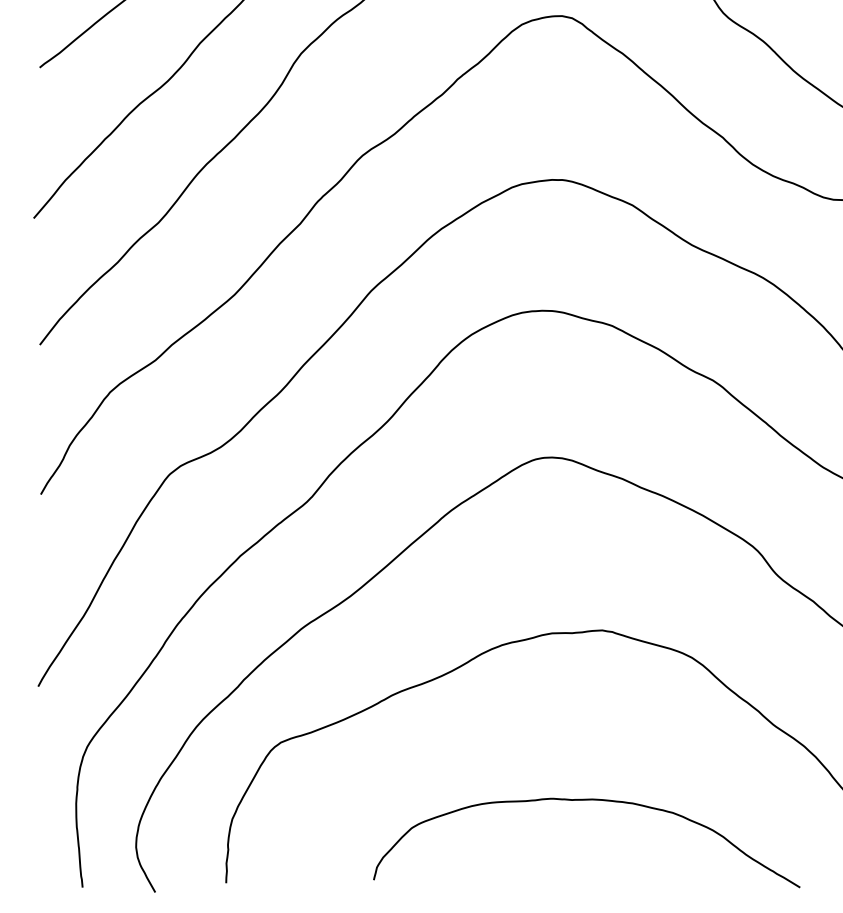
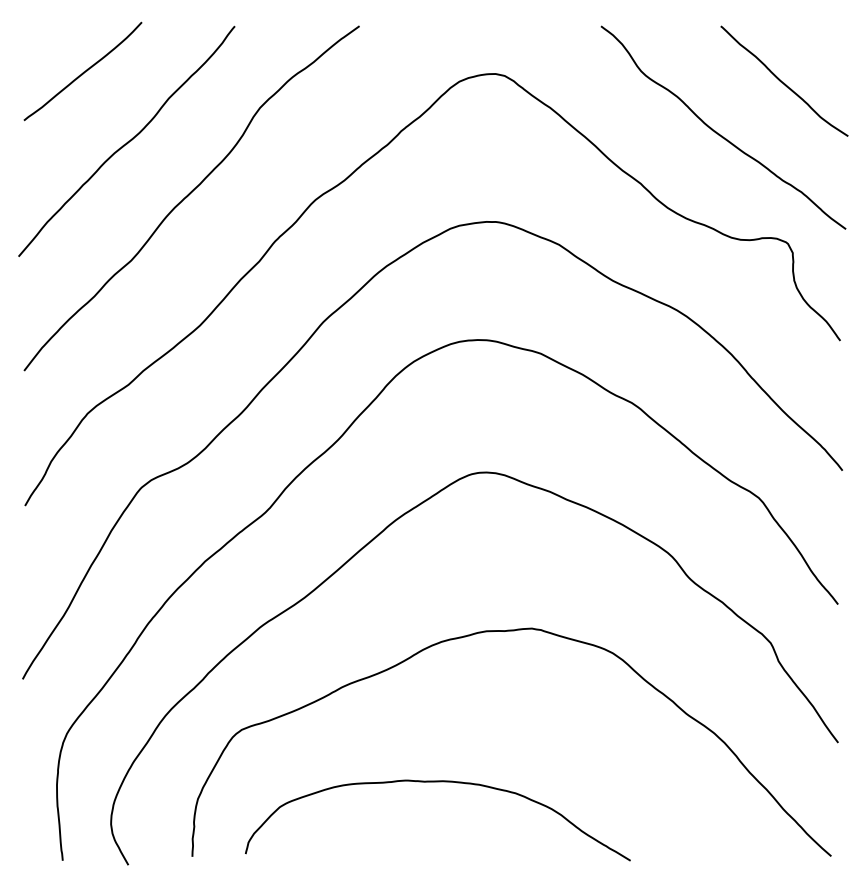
curve: (586, 800) -> (437, 782), moved

